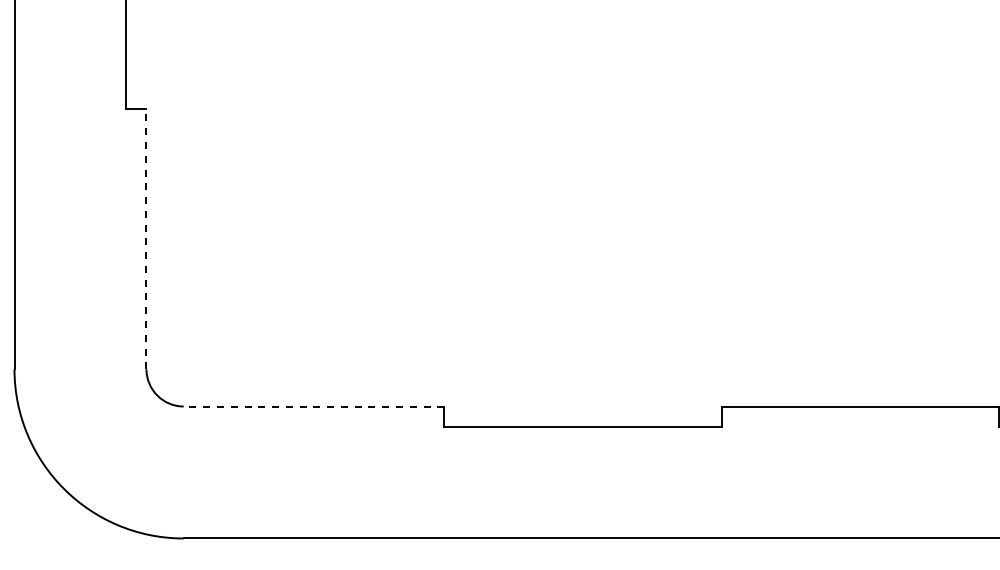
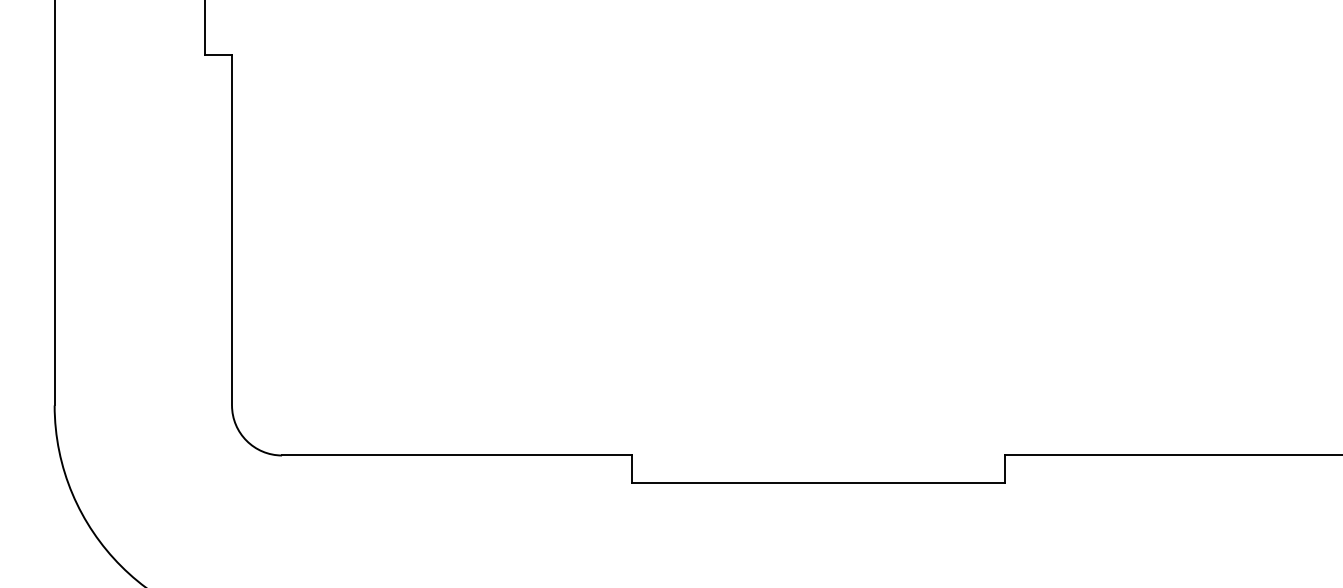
line: (146, 238) -> (232, 229), dashed -> solid
line: (313, 406) -> (456, 455), dashed -> solid

